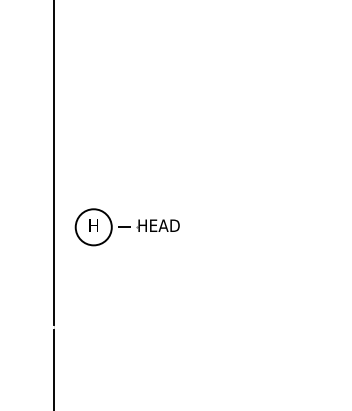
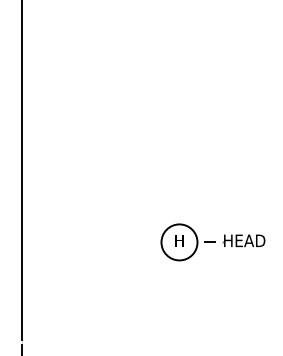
part: (126, 227) -> (212, 242), moved

